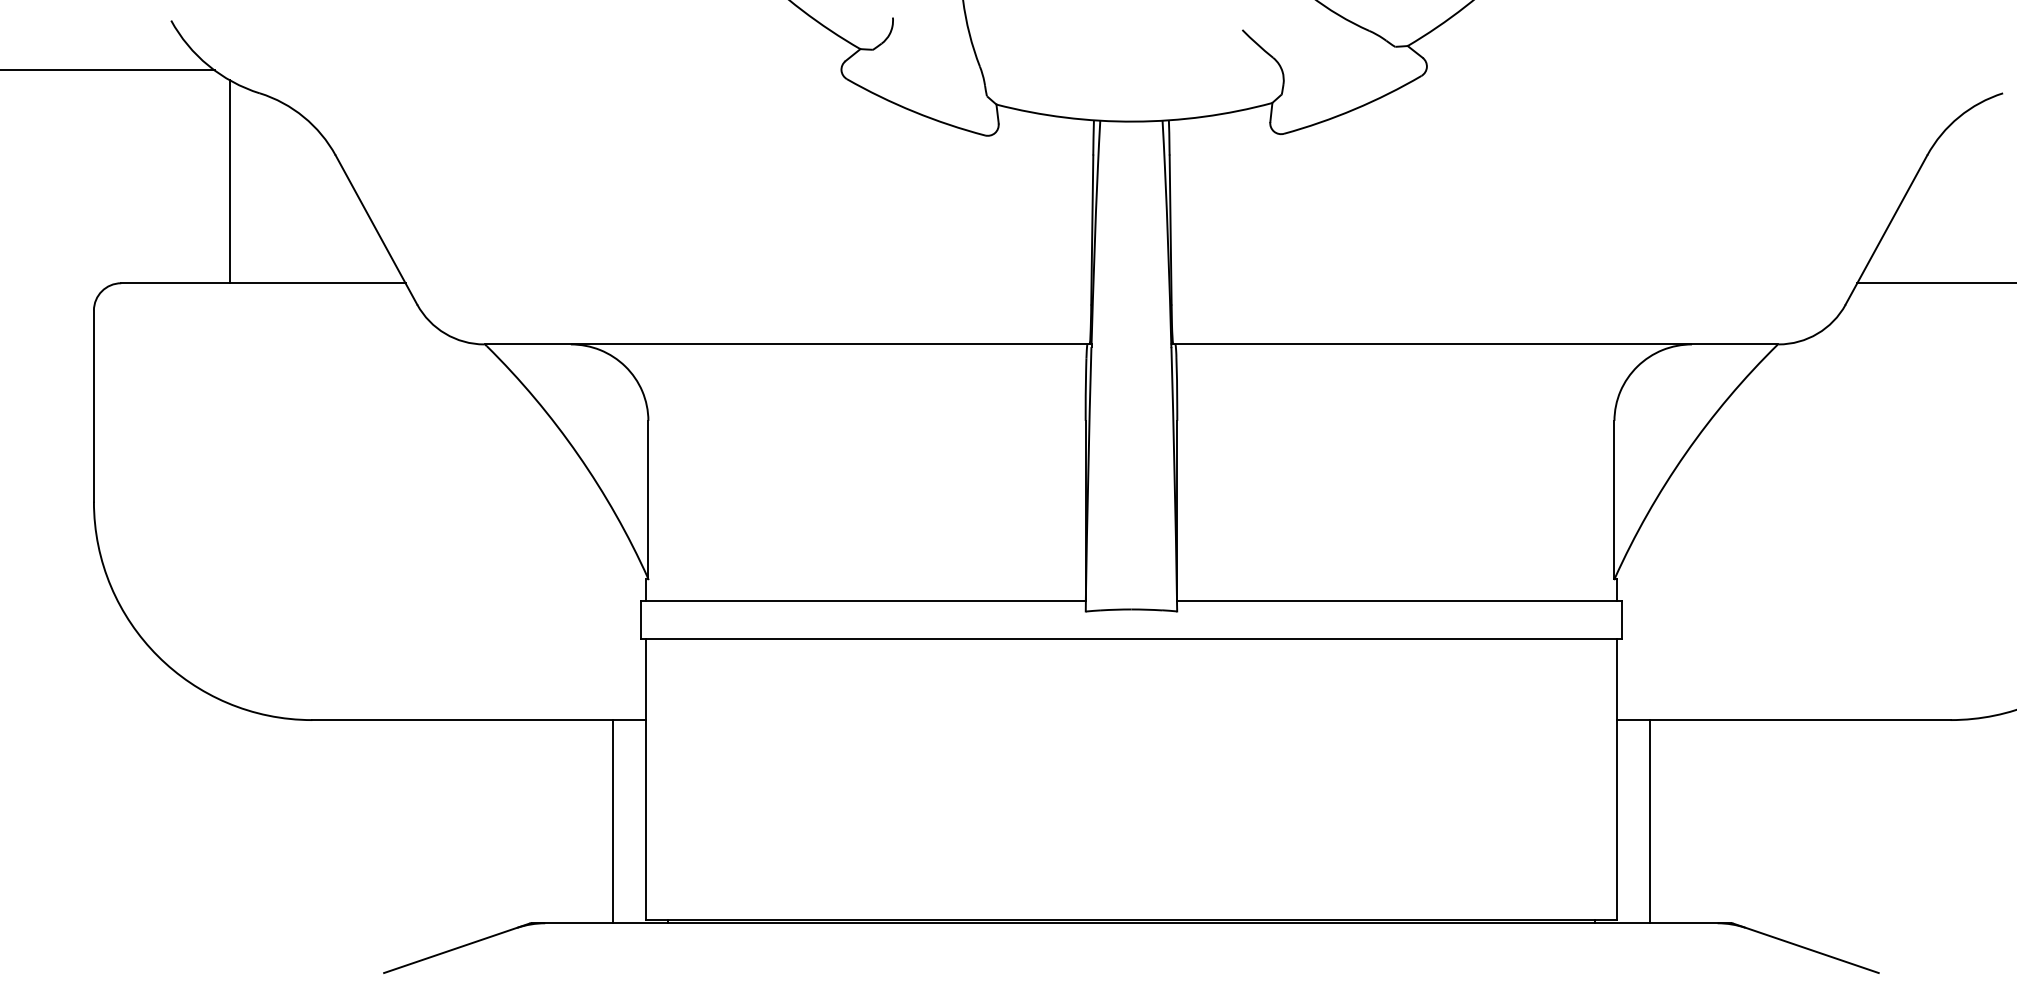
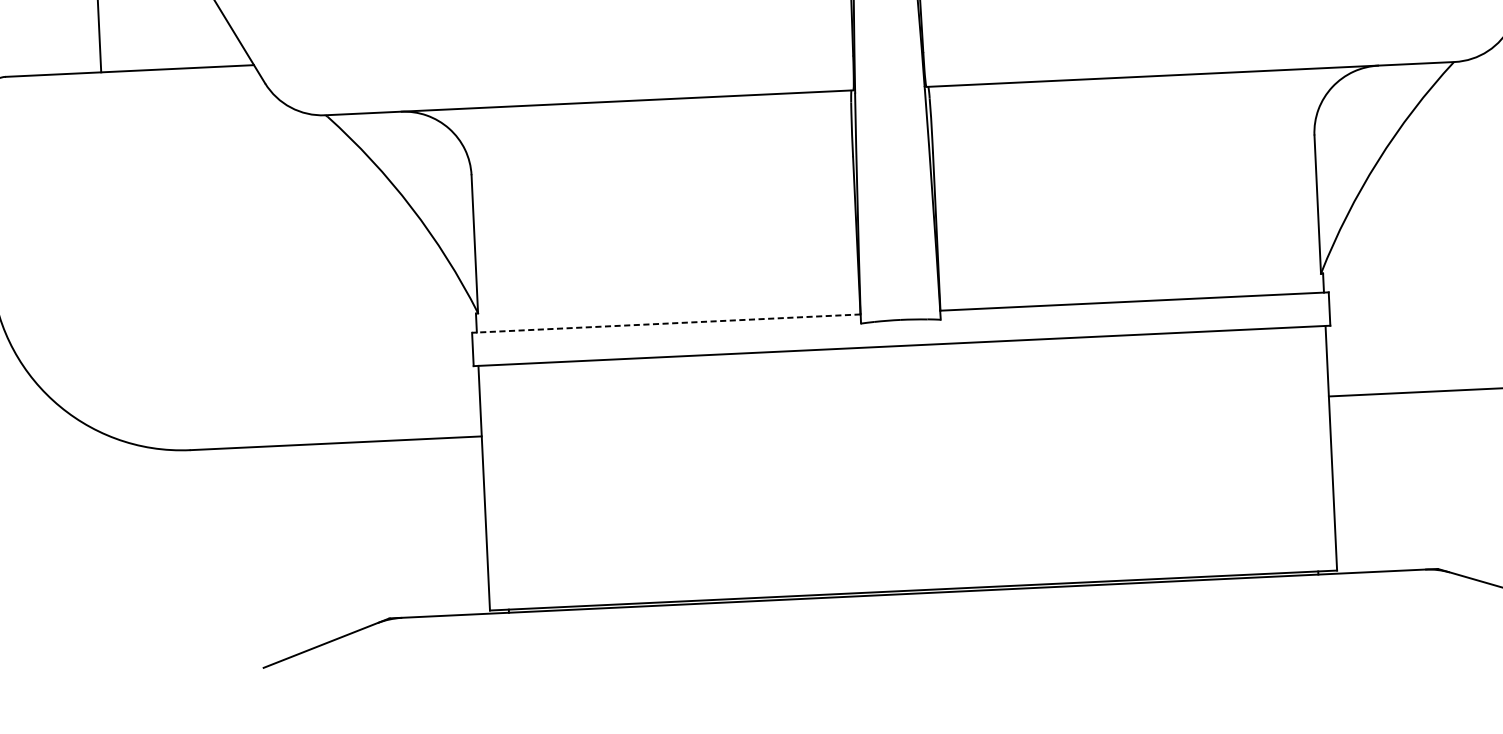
line: (863, 601) -> (666, 323), solid -> dashed
line: (612, 821) -> (456, 526), removed
line: (1650, 821) -> (1362, 483), removed

